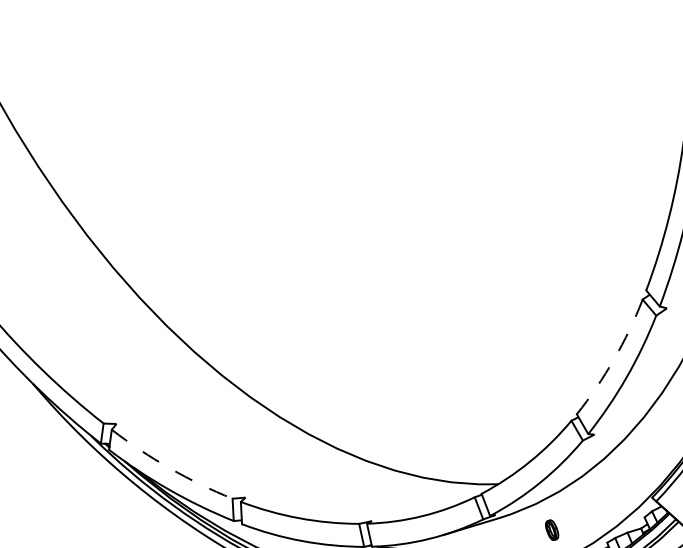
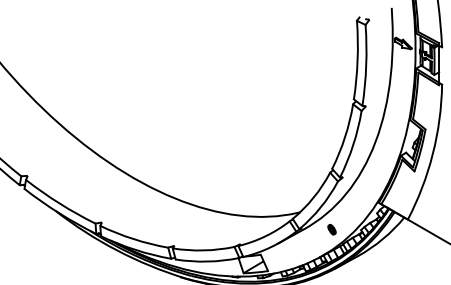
arc: (614, 359) -> (345, 137), dashed -> solid
arc: (169, 469) -> (133, 239), dashed -> solid

